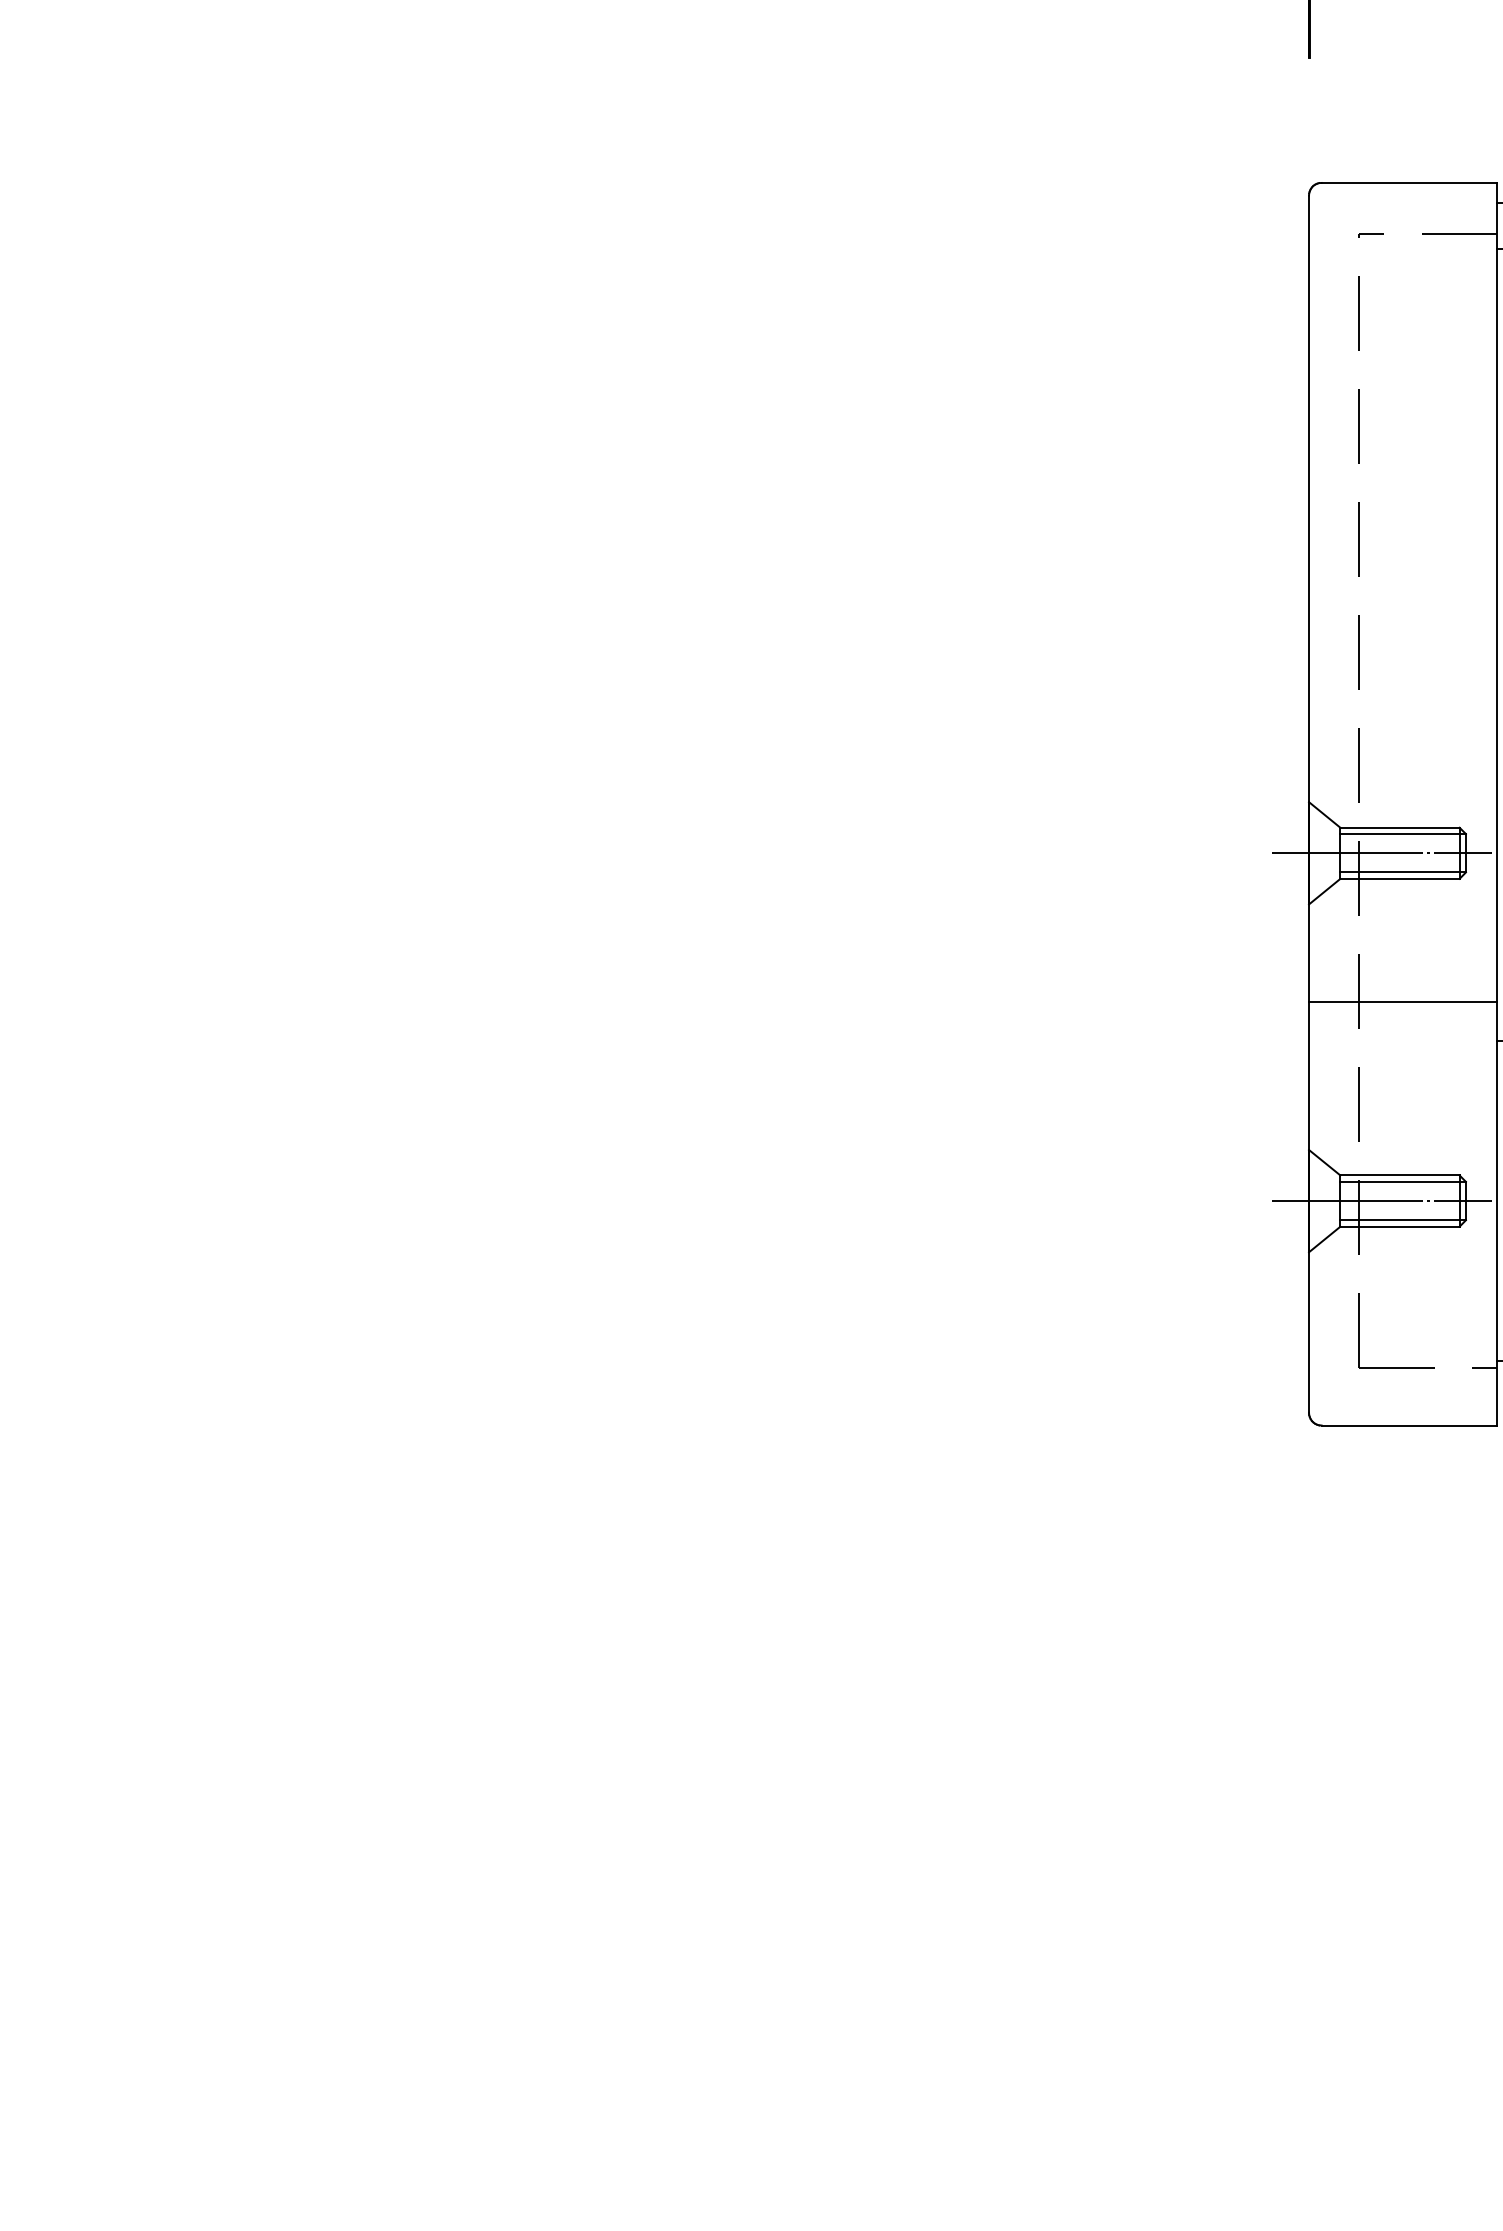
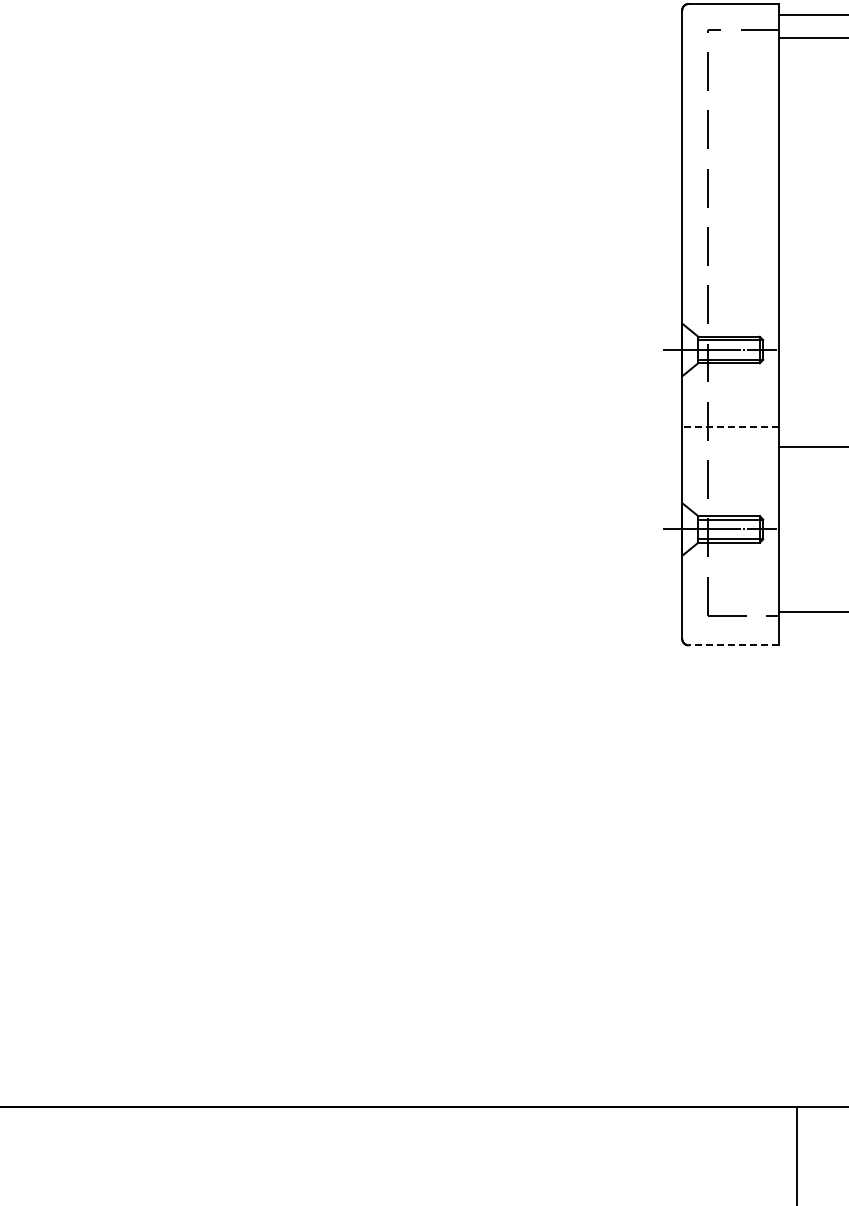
line: (1402, 1001) -> (730, 426), solid -> dashed
line: (1408, 1425) -> (733, 645), solid -> dashed

